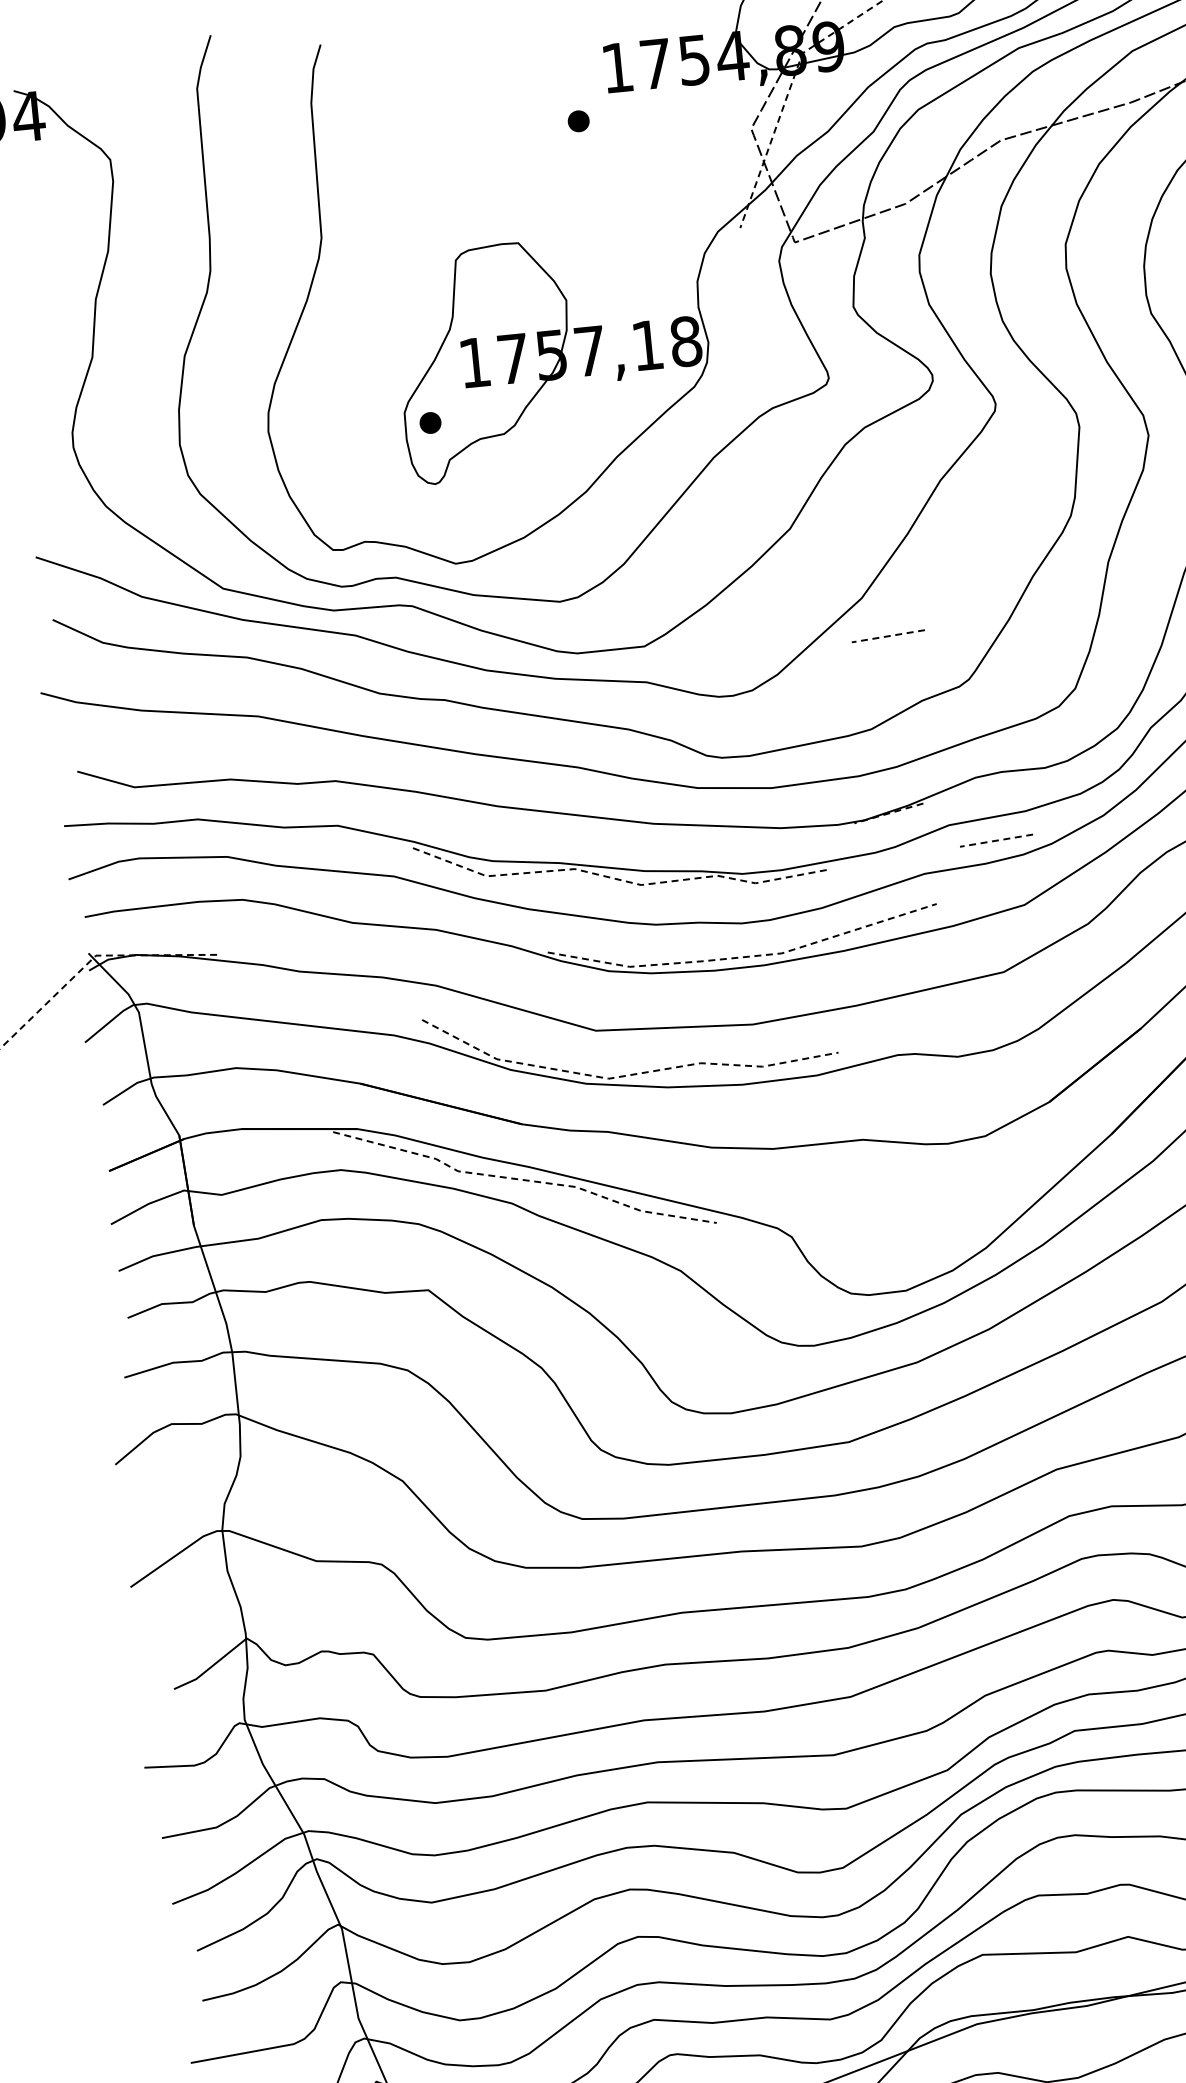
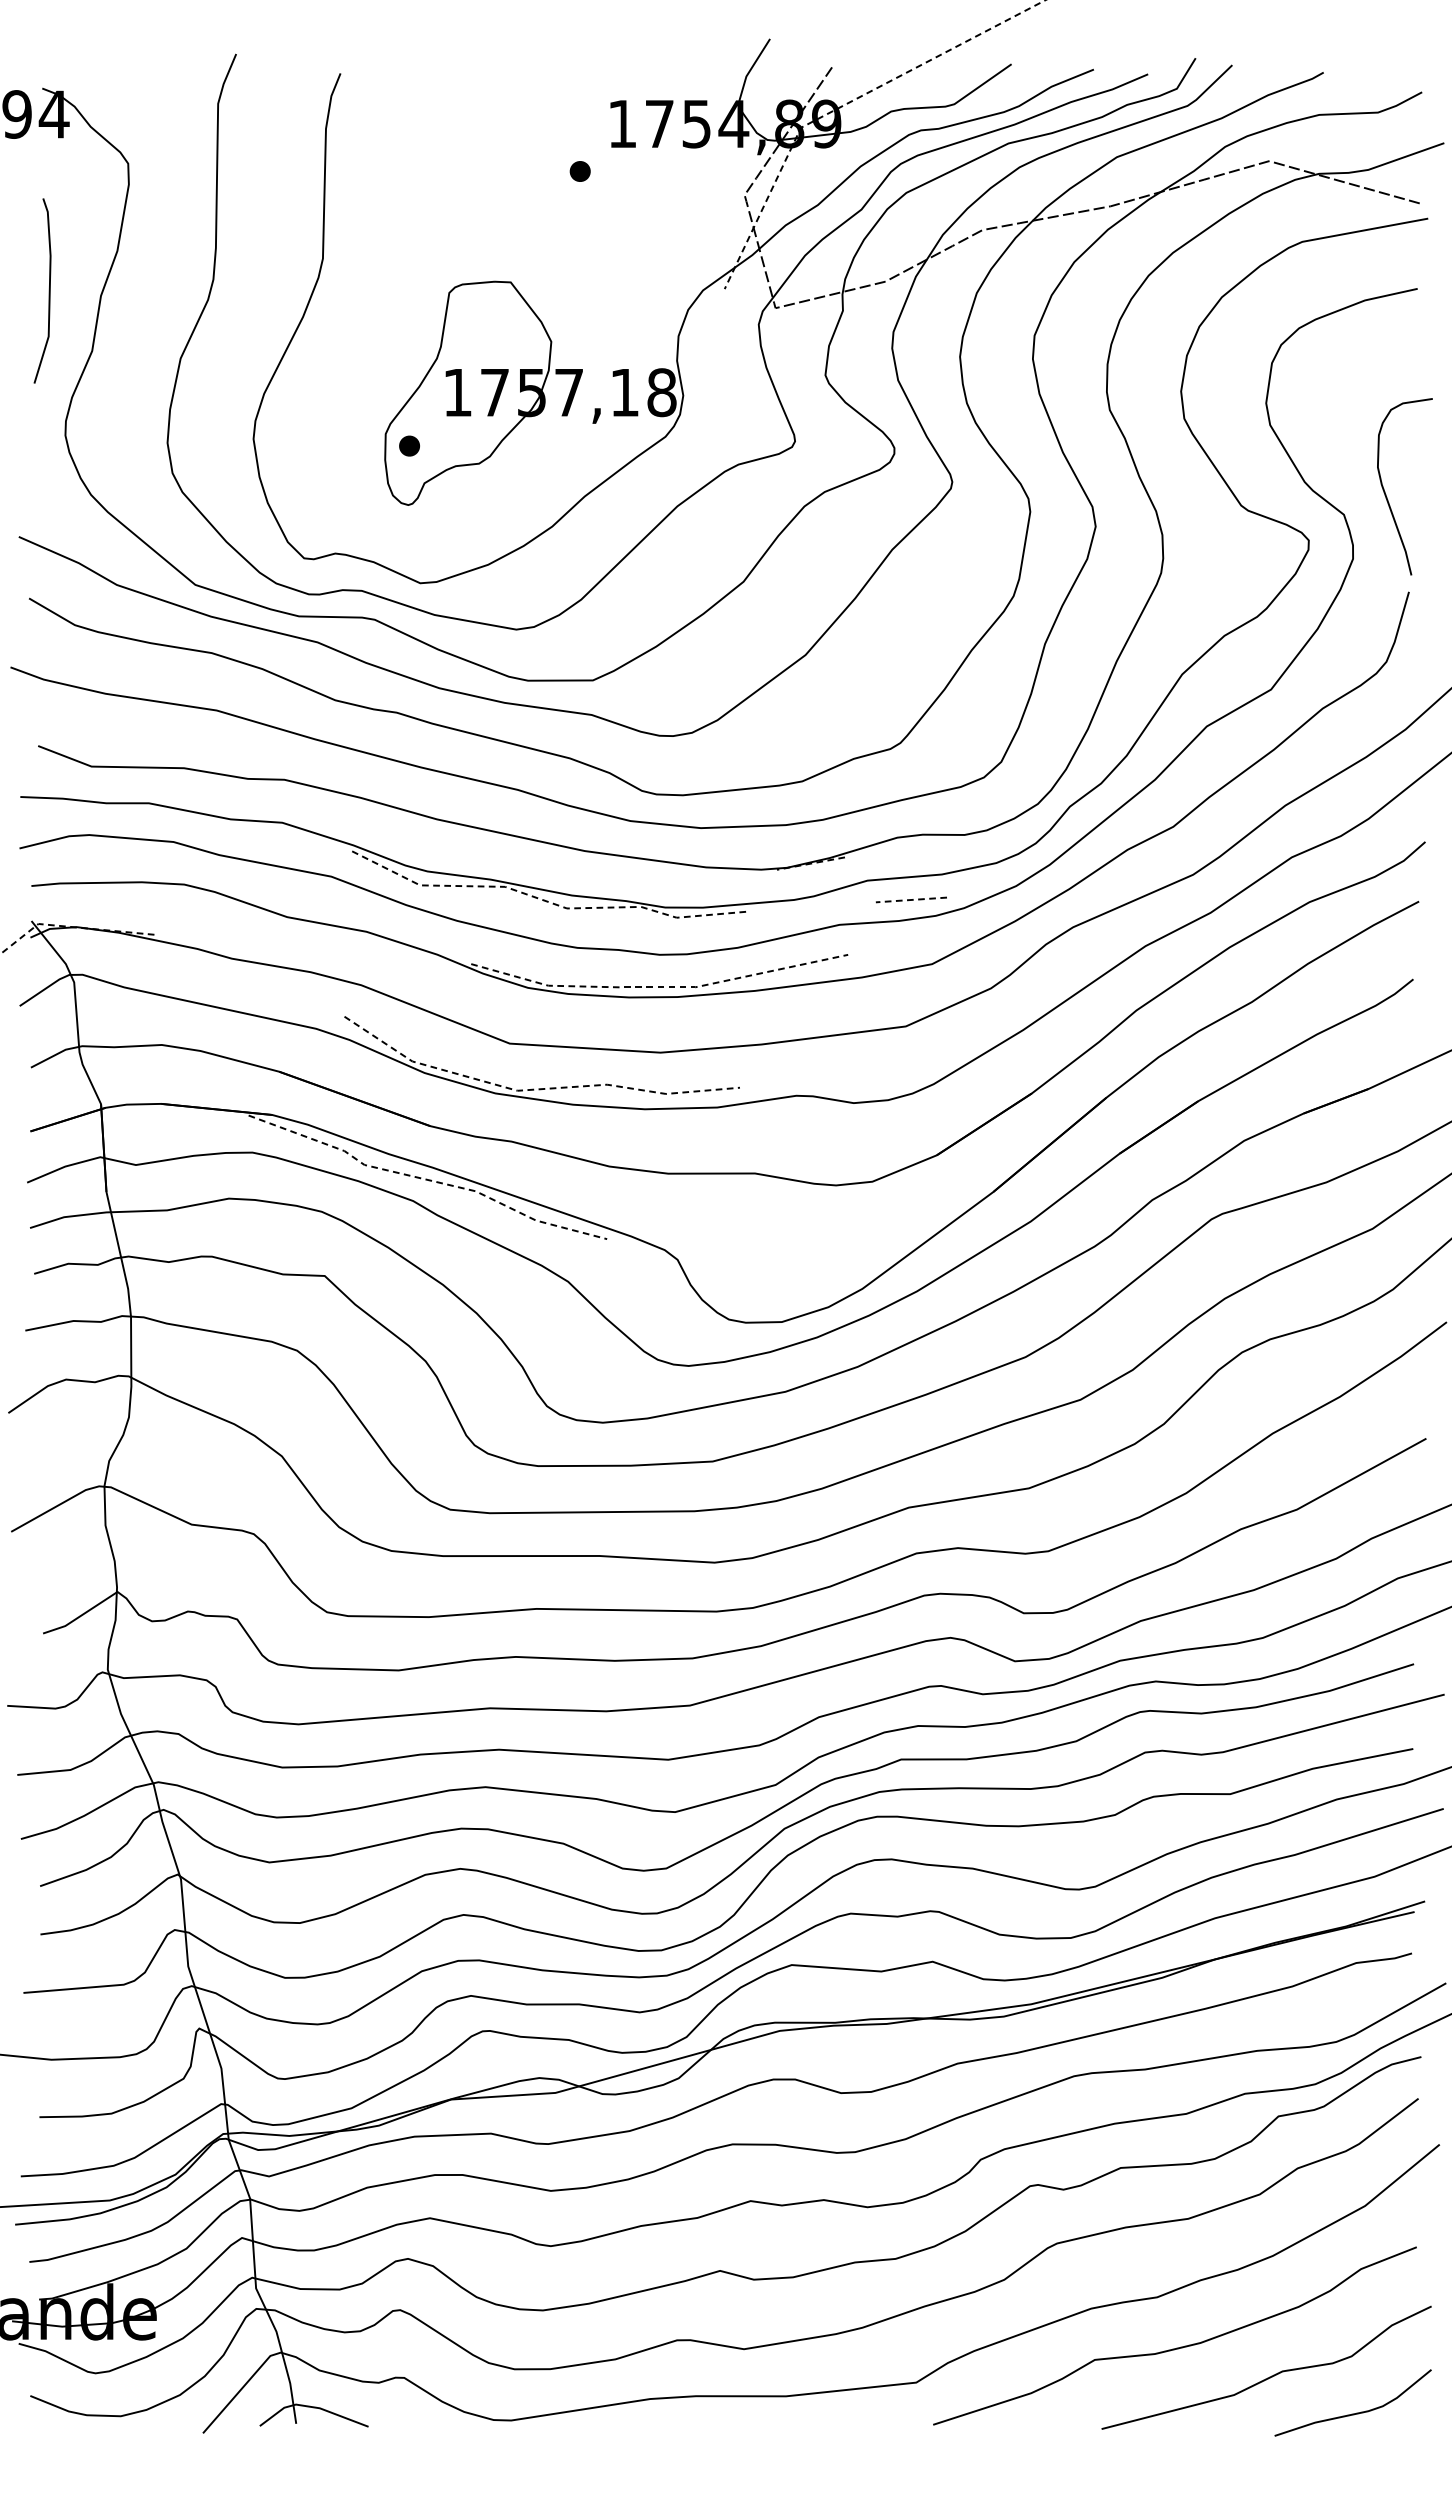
line: (40, 299) -> (48, 290), added
line: (888, 635) -> (827, 693), removed

